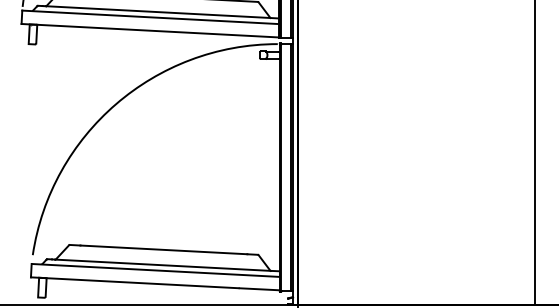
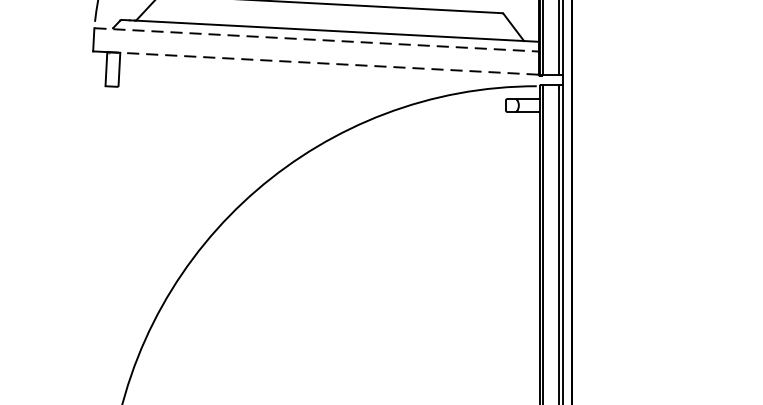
line: (151, 17) -> (318, 40), solid -> dashed
line: (157, 31) -> (328, 64), solid -> dashed

